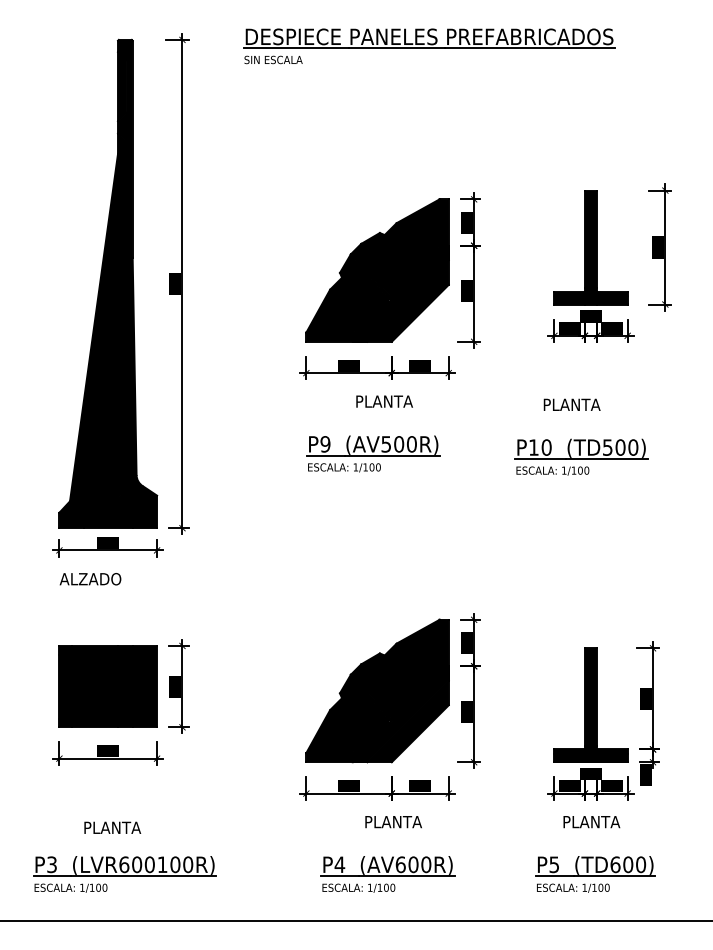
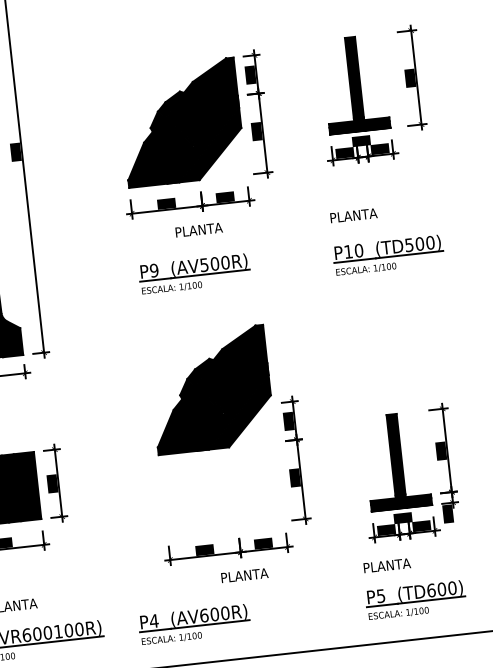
part: (581, 456) -> (388, 254), moved
part: (377, 690) -> (210, 389), moved
text: (591, 822) -> (387, 566), moved
part: (387, 874) -> (194, 624), moved

